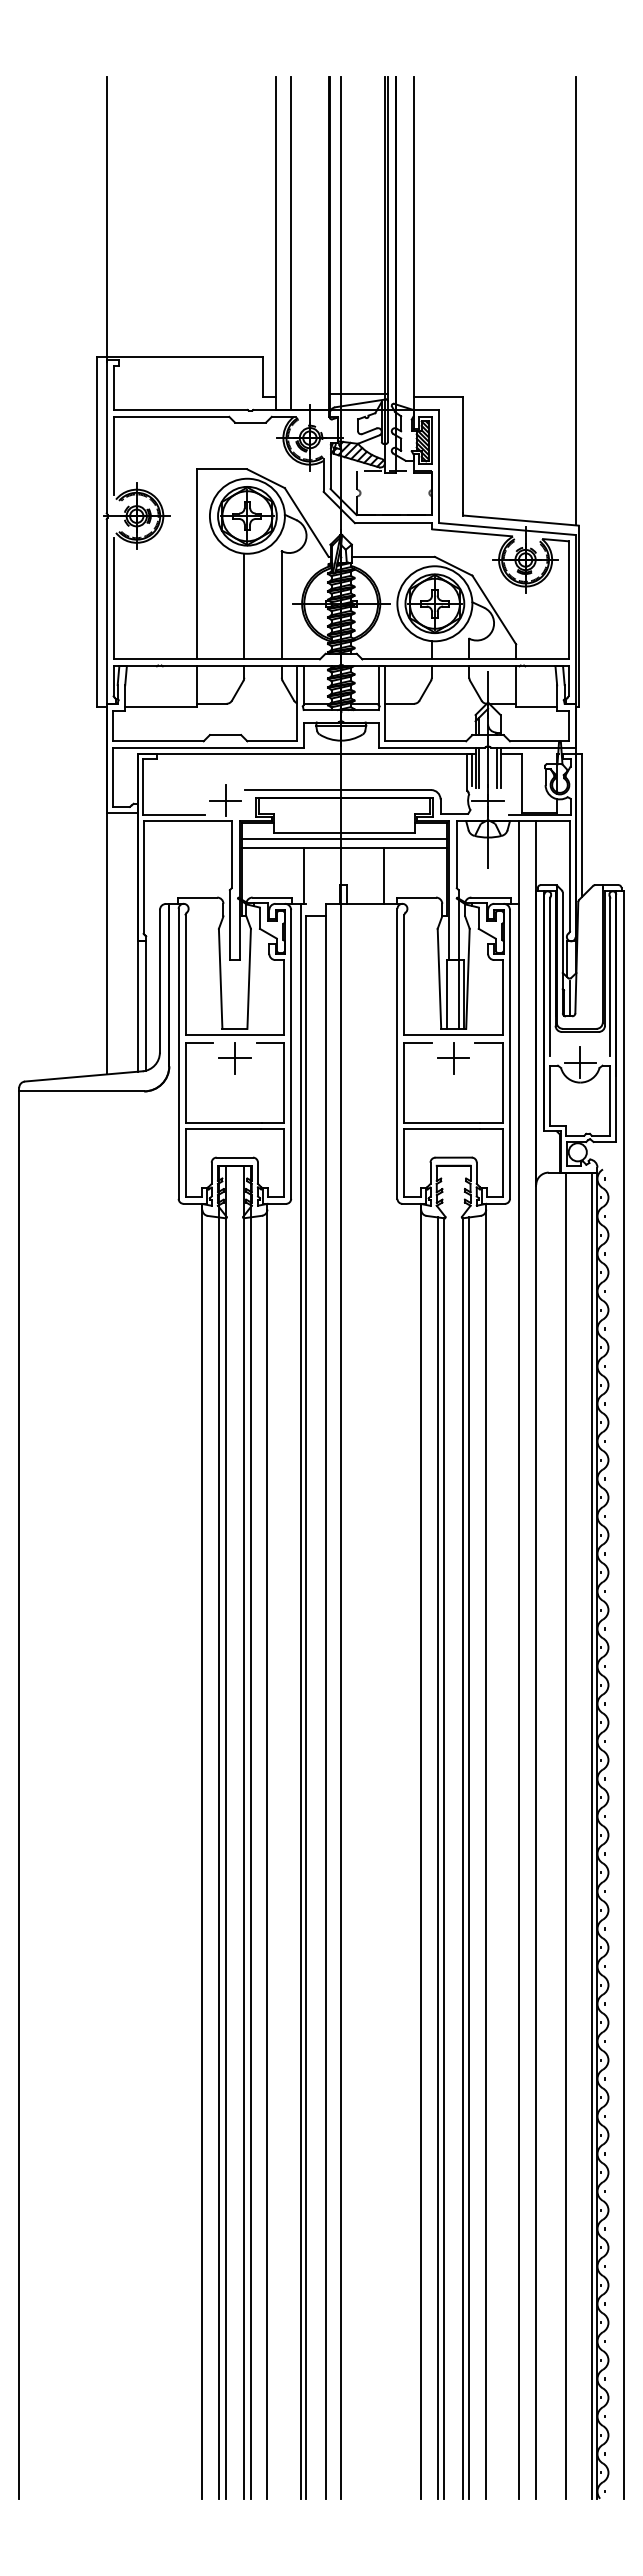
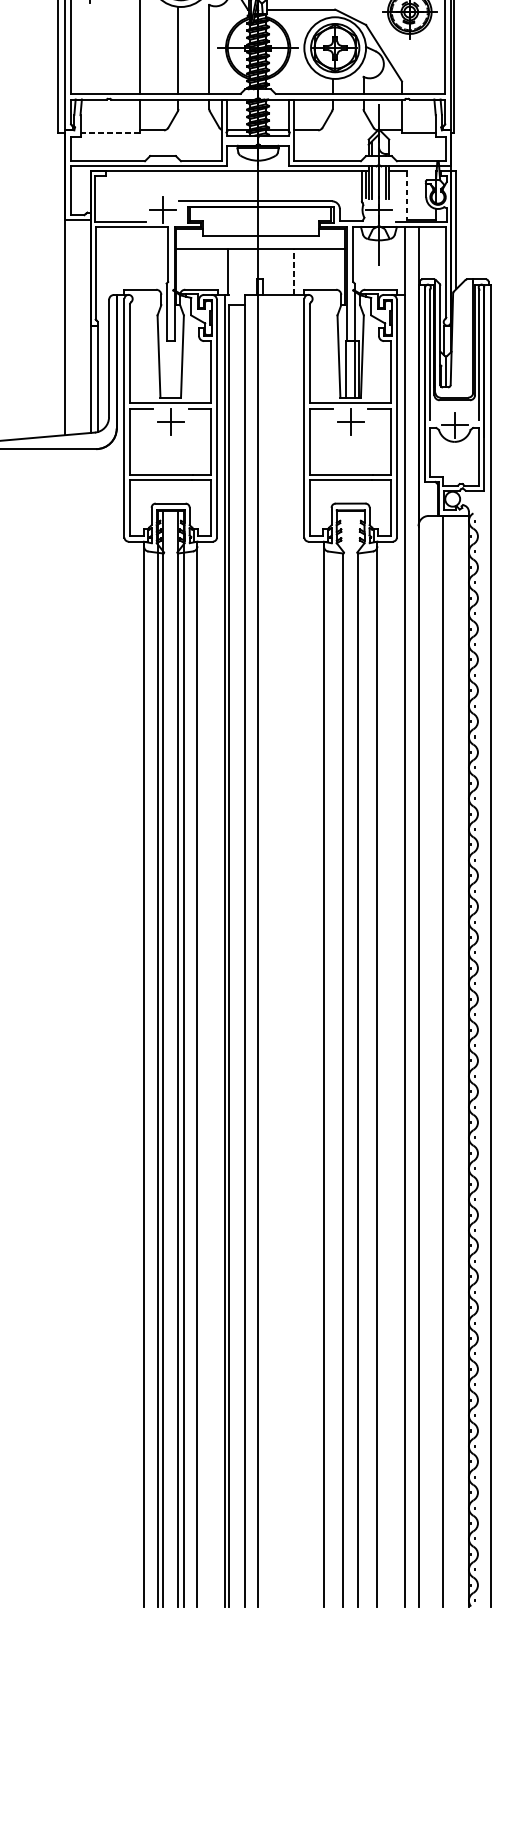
line: (160, 706) -> (109, 132), solid -> dashed
line: (522, 783) -> (407, 195), solid -> dashed
line: (343, 838) -> (260, 241), removed
line: (384, 875) -> (293, 271), solid -> dashed
line: (592, 1835) -> (464, 1061), removed
line: (438, 1857) -> (338, 1079), removed
line: (469, 1857) -> (363, 1079), removed

